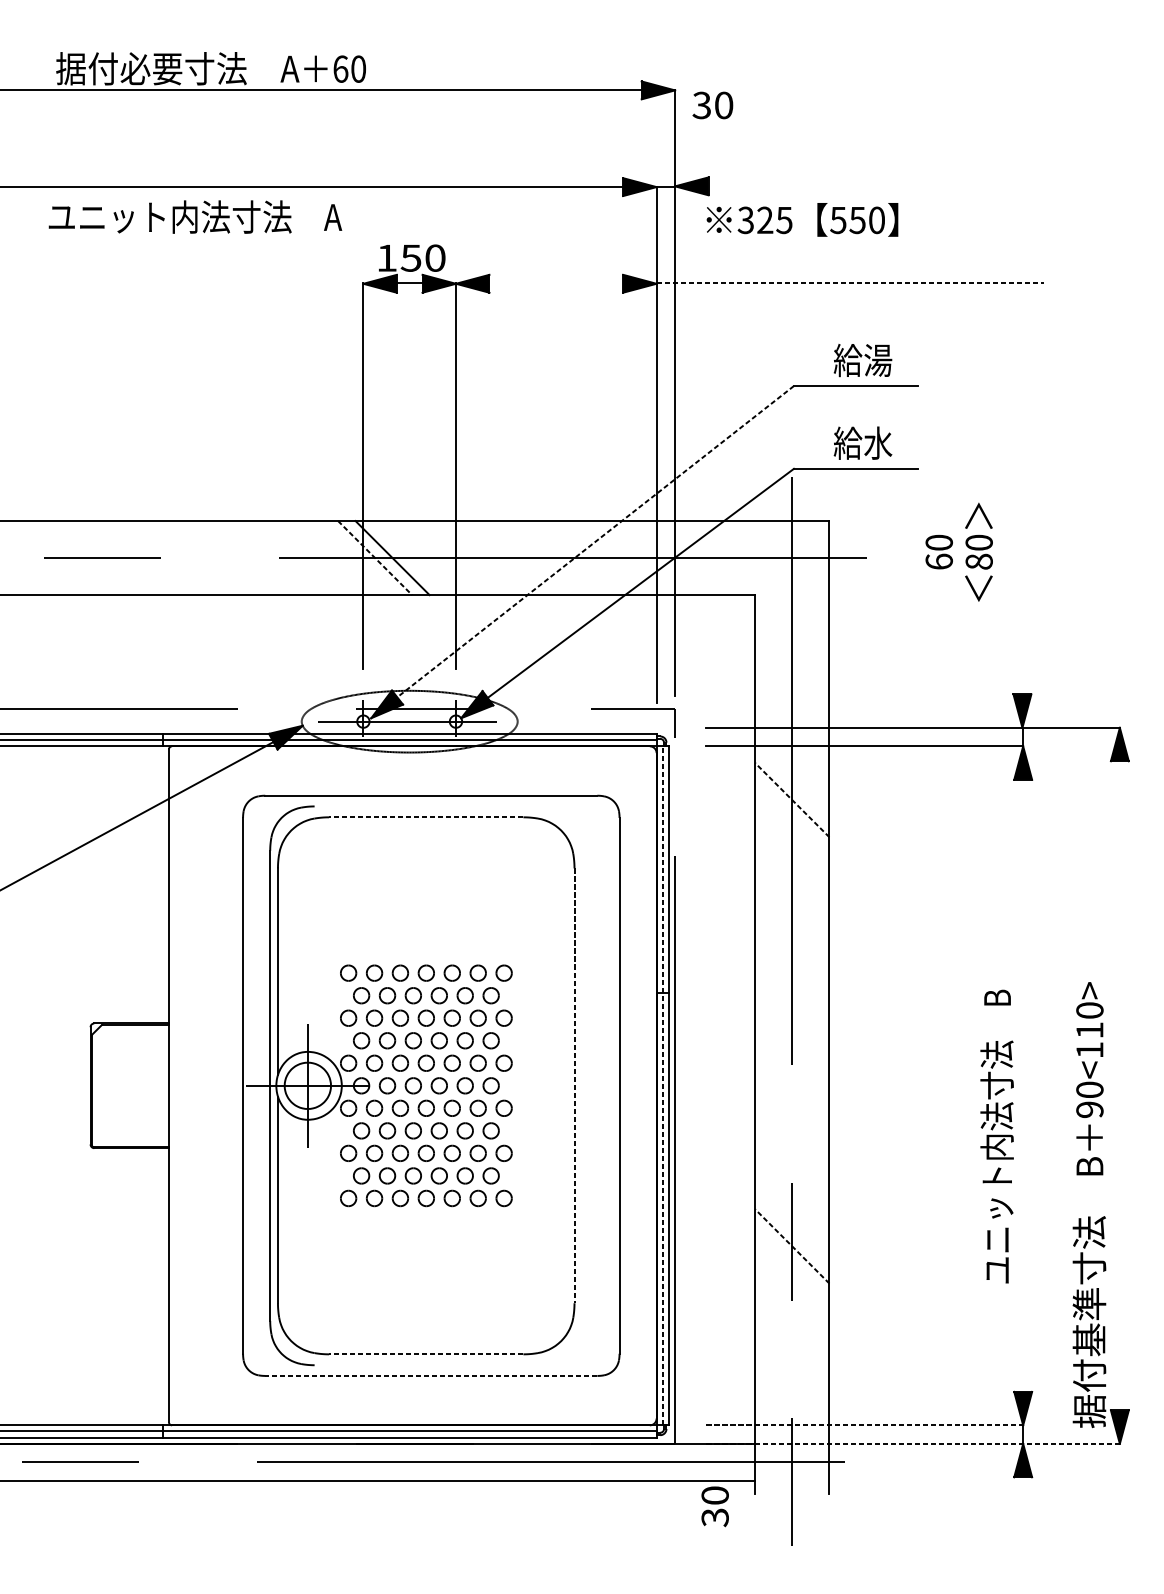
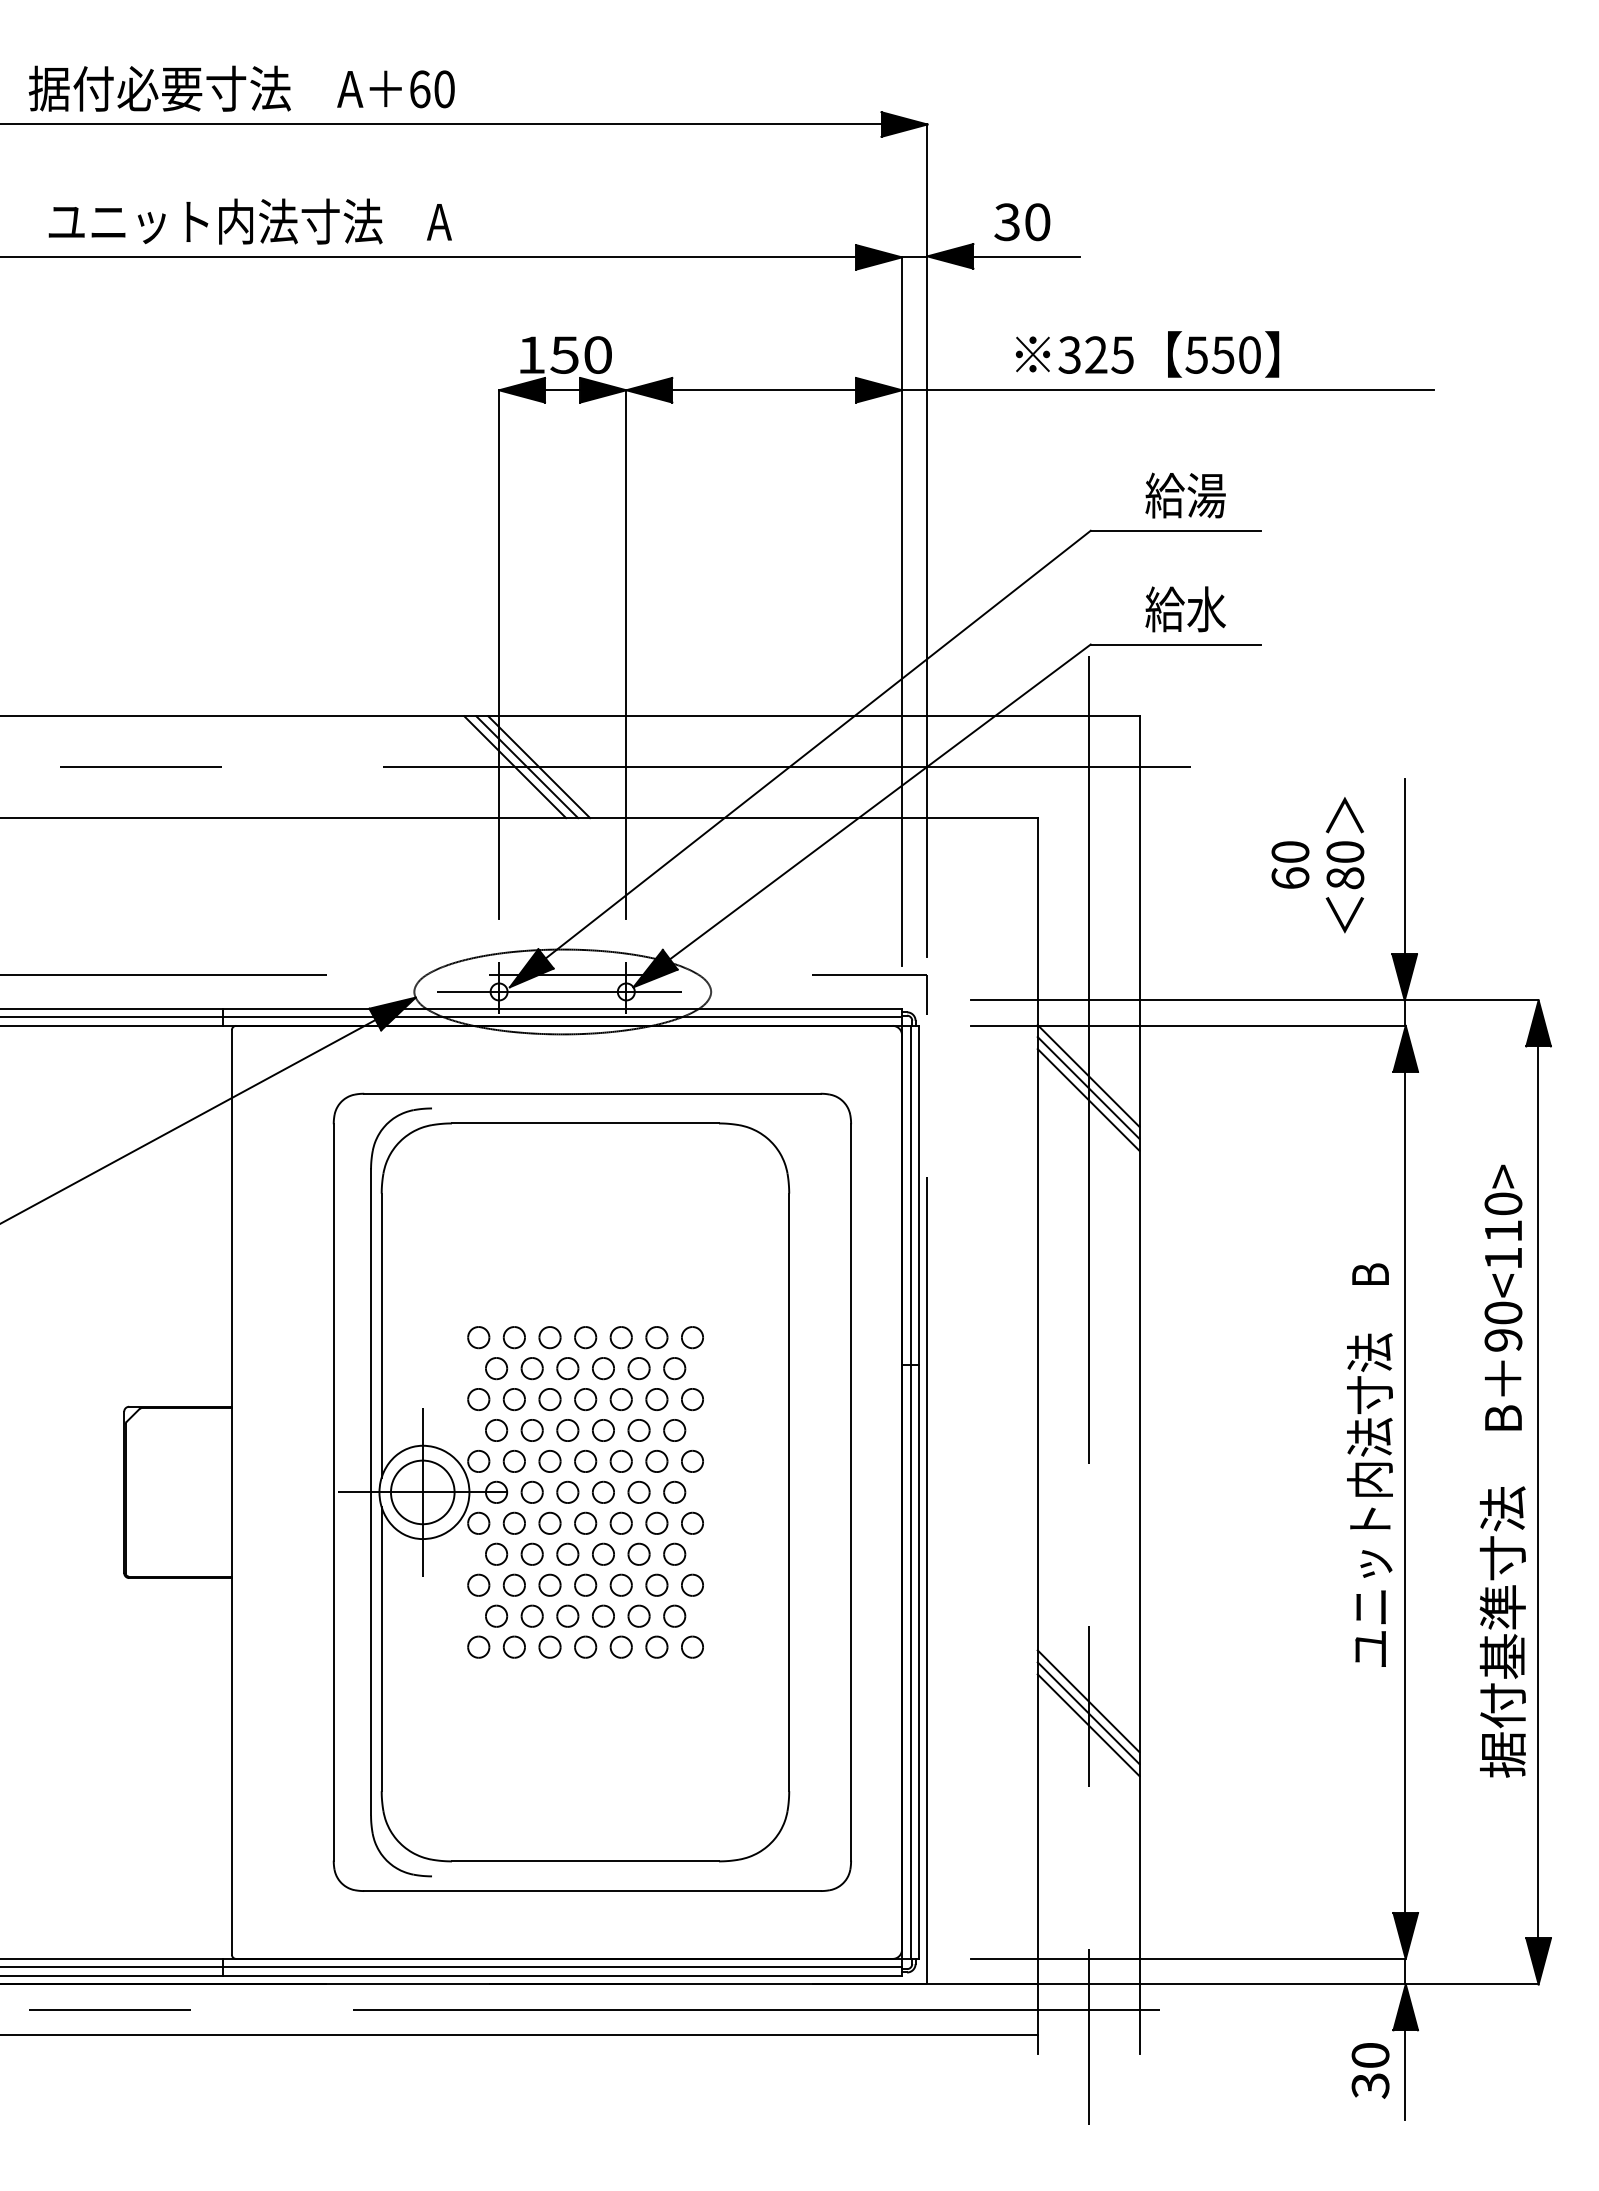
text: (210, 68) -> (241, 88), moved
text: (712, 105) -> (1022, 222), moved
line: (744, 186) -> (1022, 256), added
text: (194, 217) -> (249, 221), moved
text: (802, 219) -> (1147, 354), moved
line: (555, 283) -> (763, 389), added
line: (850, 283) -> (1168, 389), dashed -> solid
line: (592, 543) -> (814, 747), dashed -> solid
text: (958, 552) -> (1317, 865), moved
line: (375, 558) -> (515, 767), dashed -> solid
line: (384, 558) -> (527, 767), added
line: (1022, 633) -> (1405, 870), added
line: (792, 782) -> (1088, 1075), added
line: (792, 791) -> (1088, 1087), added
line: (792, 799) -> (1088, 1099), dashed -> solid
line: (426, 817) -> (585, 1123), dashed -> solid
line: (574, 1085) -> (789, 1492), dashed -> solid
line: (662, 1085) -> (910, 1492), dashed -> solid
line: (1022, 1085) -> (1405, 1492), added
line: (1119, 1085) -> (1538, 1492), added
text: (996, 1136) -> (1369, 1464), moved
text: (1089, 1204) -> (1502, 1470), moved
line: (792, 1237) -> (1088, 1701), added
line: (792, 1246) -> (1088, 1713), dashed -> solid
line: (792, 1255) -> (1088, 1725), added
line: (426, 1354) -> (585, 1861), dashed -> solid
line: (430, 1376) -> (591, 1891), dashed -> solid
line: (865, 1425) -> (1188, 1958), dashed -> solid
line: (913, 1443) -> (1254, 1984), dashed -> solid
text: (715, 1506) -> (1370, 2070), moved
line: (1022, 1506) -> (1405, 2070), added

